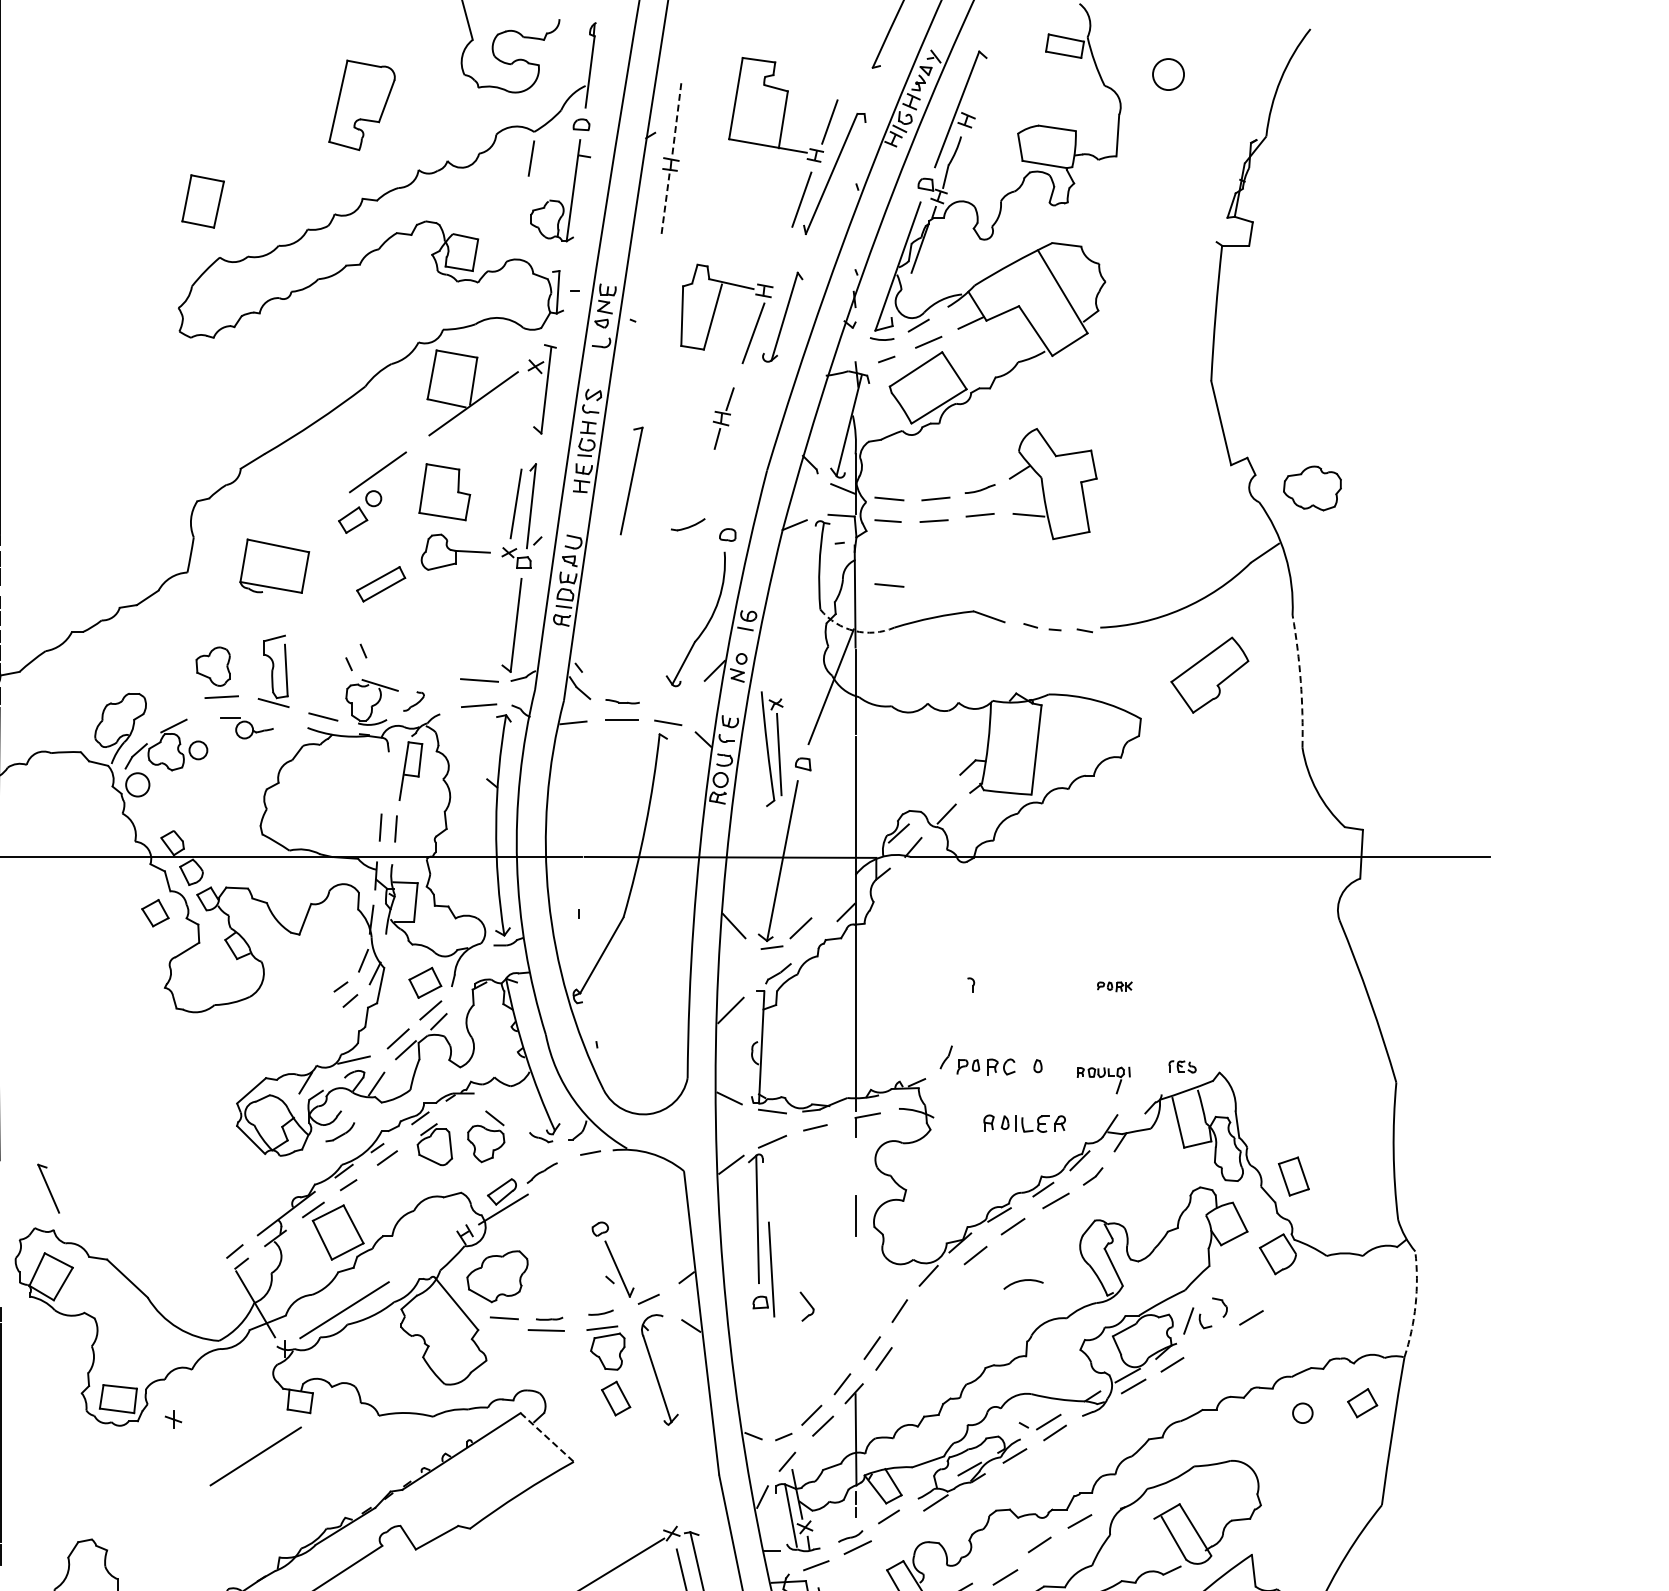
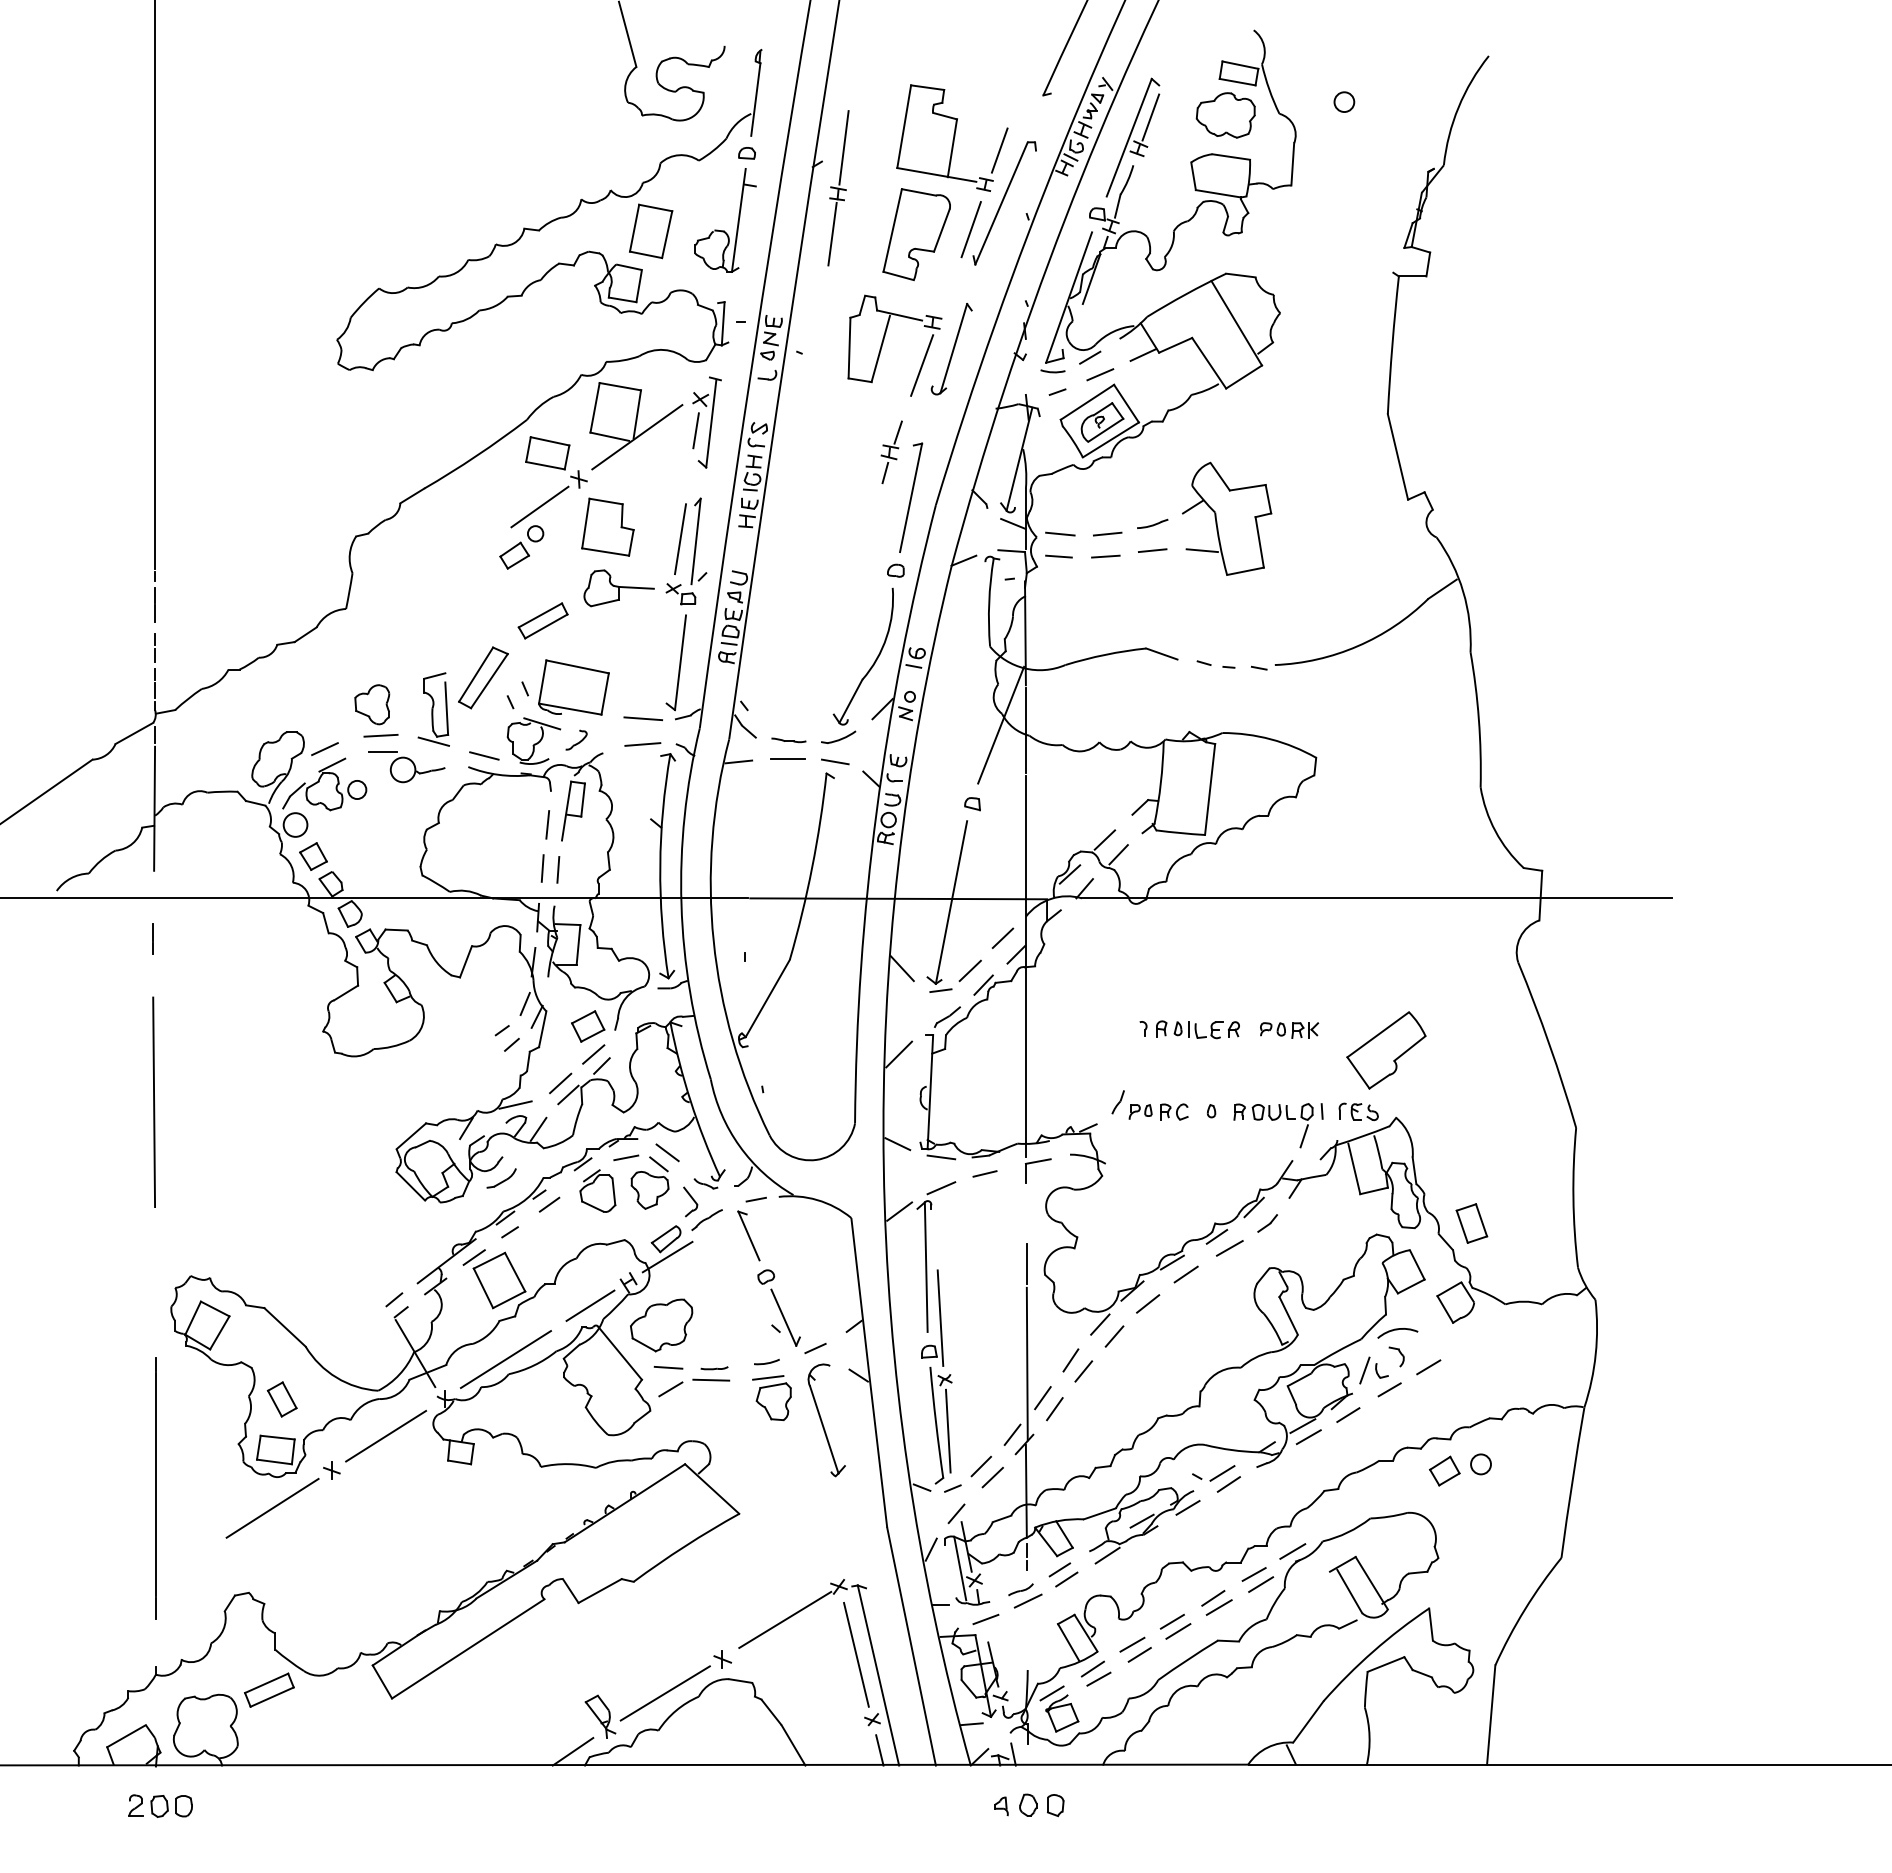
circle: (1168, 73) -> (1344, 101), size x0.62
line: (978, 89) -> (1150, 117), added
part: (361, 105) -> (916, 234), moved
line: (676, 120) -> (843, 148), dashed -> solid
line: (530, 158) -> (695, 430), moved
part: (203, 201) -> (651, 231), moved
line: (665, 204) -> (832, 234), dashed -> solid
part: (930, 389) -> (1102, 422), added
part: (394, 428) -> (556, 462), added
part: (632, 480) -> (911, 497), moved
part: (1312, 488) -> (1225, 115), moved
part: (688, 523) -> (838, 736), moved
part: (274, 566) -> (573, 687), moved
line: (889, 584) -> (1060, 621), removed
arc: (854, 631) -> (1024, 668), dashed -> solid
part: (322, 639) -> (483, 677), added
part: (1209, 675) -> (1386, 1050), moved
arc: (1300, 681) -> (1478, 719), dashed -> solid
line: (166, 710) -> (324, 749), added
part: (246, 728) -> (406, 767), size x1.43
part: (771, 748) -> (940, 1425), moved
line: (385, 784) -> (547, 824), added
line: (932, 799) -> (1104, 839), added
line: (832, 895) -> (1002, 937), added
part: (155, 913) -> (313, 856), moved
line: (813, 941) -> (983, 984), added
part: (1114, 986) -> (1289, 1030), size x1.67
part: (1182, 1066) -> (1358, 1111), size x1.43
part: (1103, 1080) -> (1278, 1125), size x1.67
line: (503, 1106) -> (667, 1152), added
line: (463, 1111) -> (626, 1157), added
part: (1024, 1123) -> (1197, 1029), moved
part: (48, 1188) -> (748, 1235), moved
line: (427, 1257) -> (590, 1305), added
arc: (1023, 1281) -> (1397, 1330), moved
line: (942, 1287) -> (1114, 1336), added
arc: (1415, 1305) -> (1595, 1354), dashed -> solid
part: (807, 1306) -> (690, 1201), moved
line: (856, 1314) -> (1026, 1363), added
line: (912, 1321) -> (1083, 1371), added
line: (506, 1339) -> (670, 1389), added
line: (1212, 1339) -> (1389, 1389), added
line: (227, 1384) -> (386, 1435), added
part: (615, 1398) -> (281, 1399), moved
part: (1362, 1402) -> (1444, 1470), moved
line: (547, 1437) -> (712, 1489), dashed -> solid
line: (255, 1455) -> (272, 1507), moved
line: (1117, 1498) -> (1292, 1551), added
line: (895, 1526) -> (1066, 1579), added
line: (1087, 1531) -> (1261, 1584), added
line: (1044, 1553) -> (1218, 1607), added
line: (998, 1567) -> (1171, 1621), added

